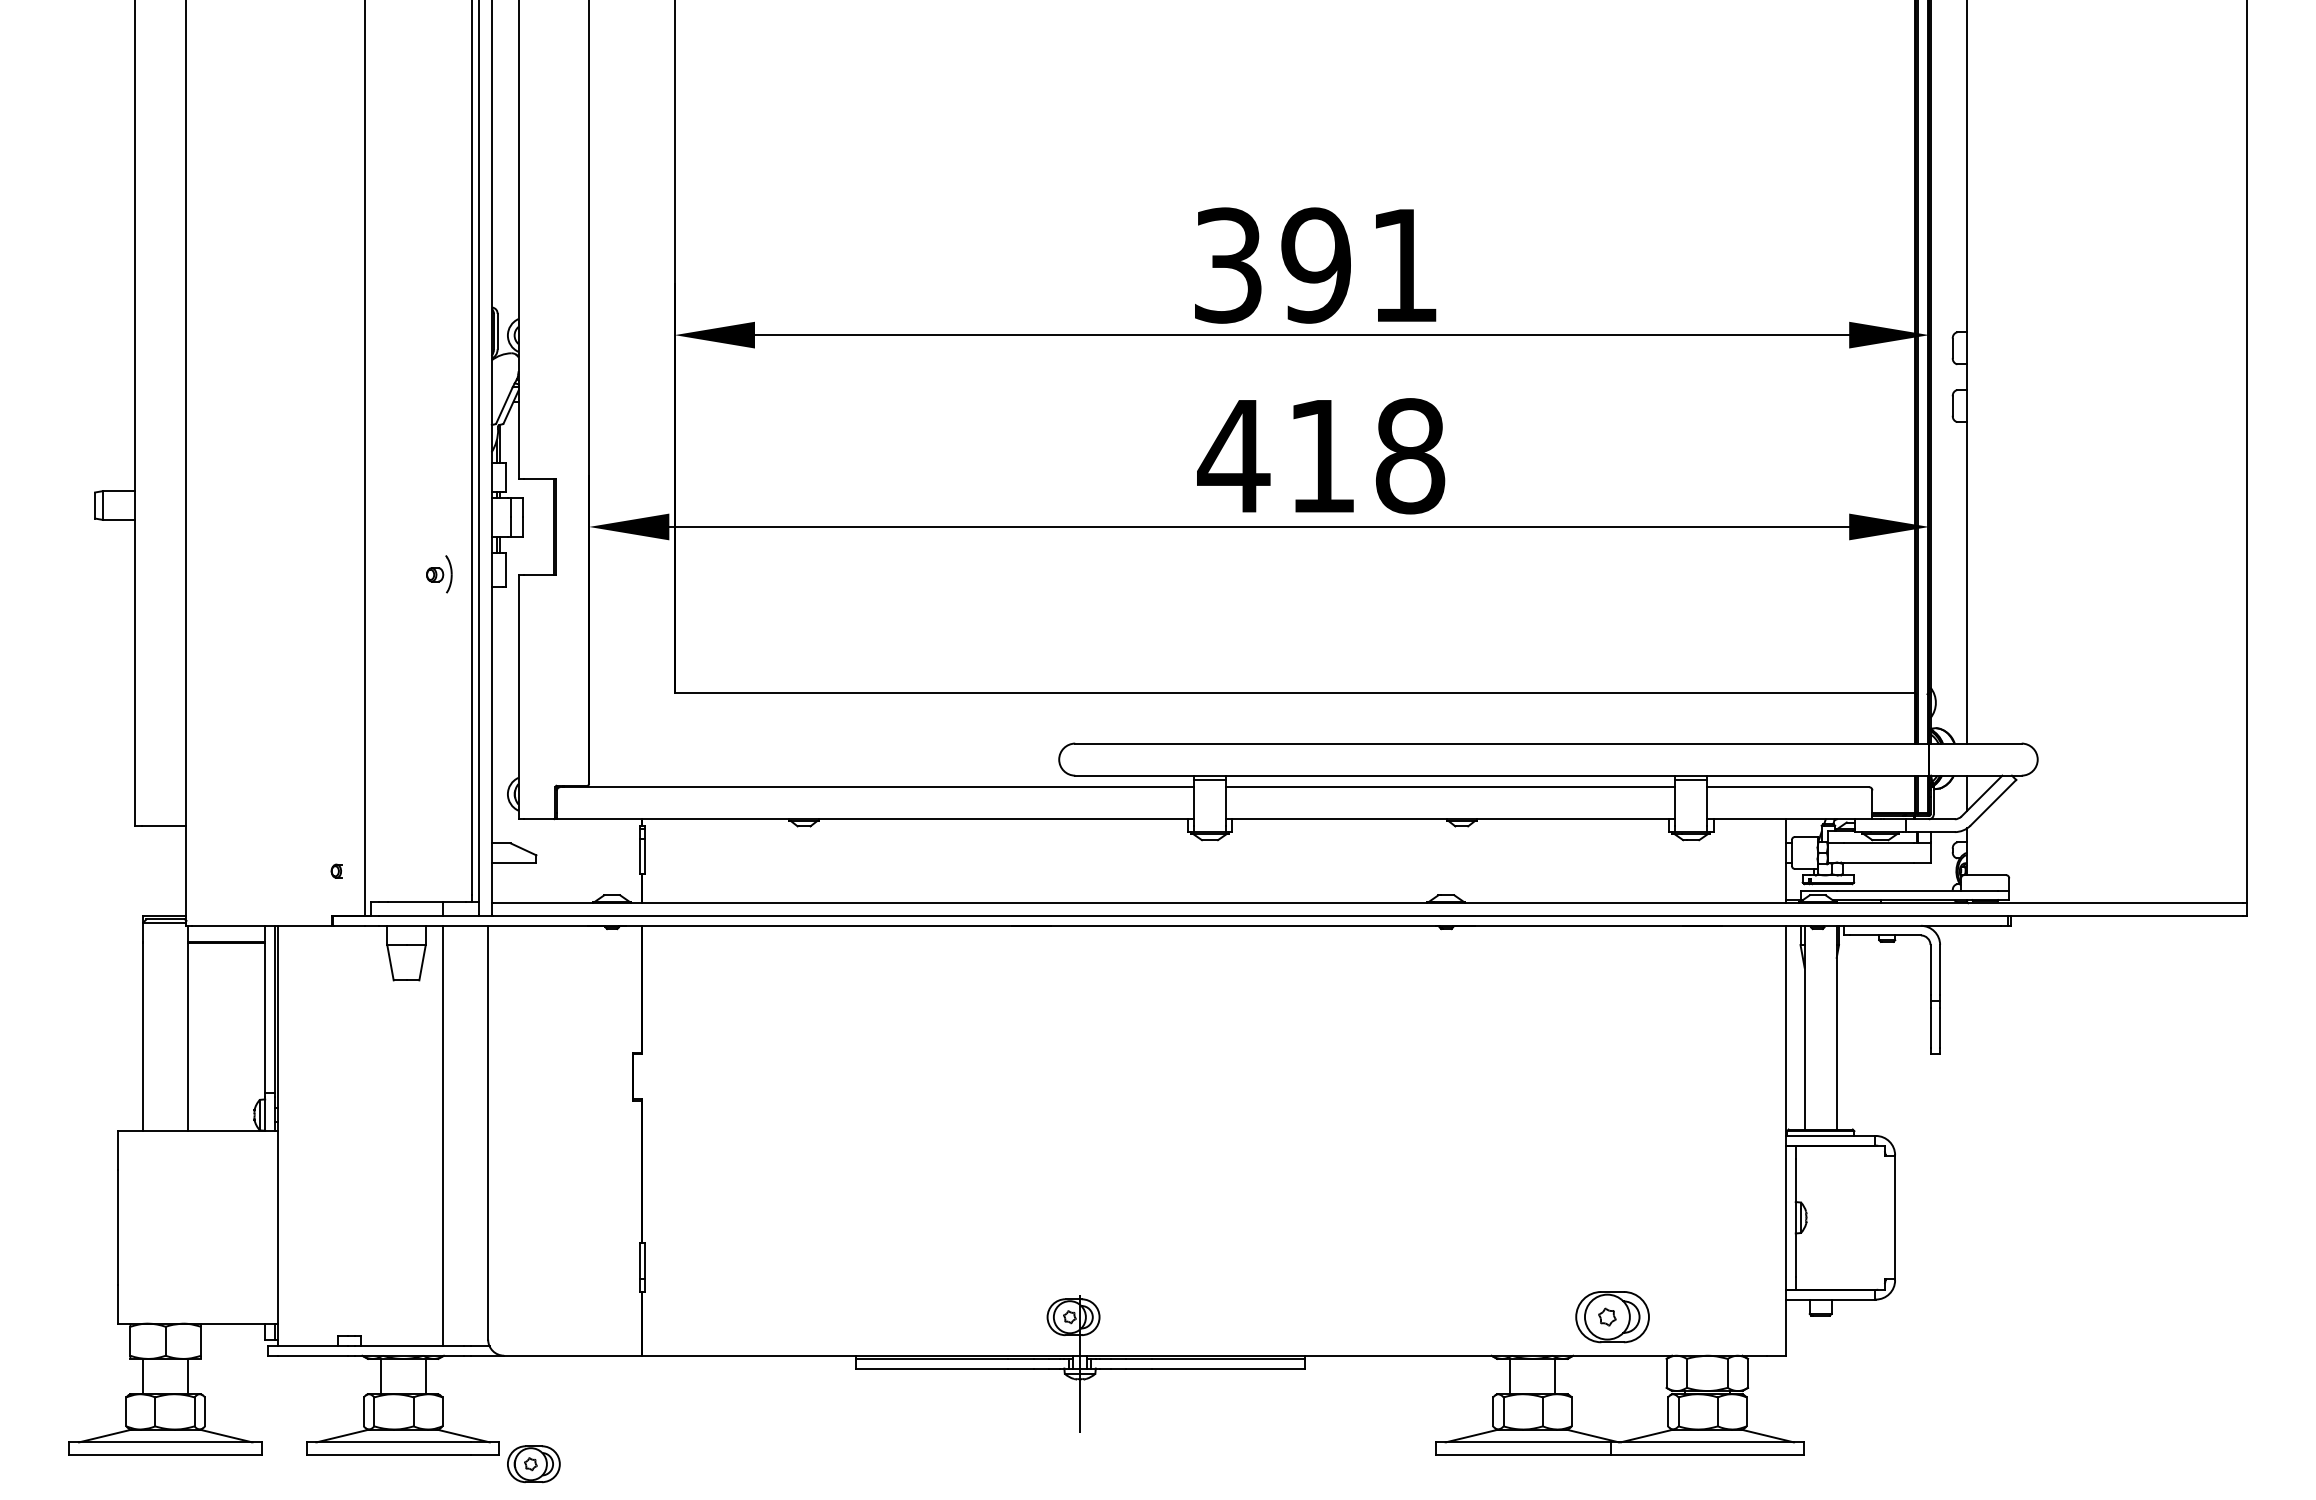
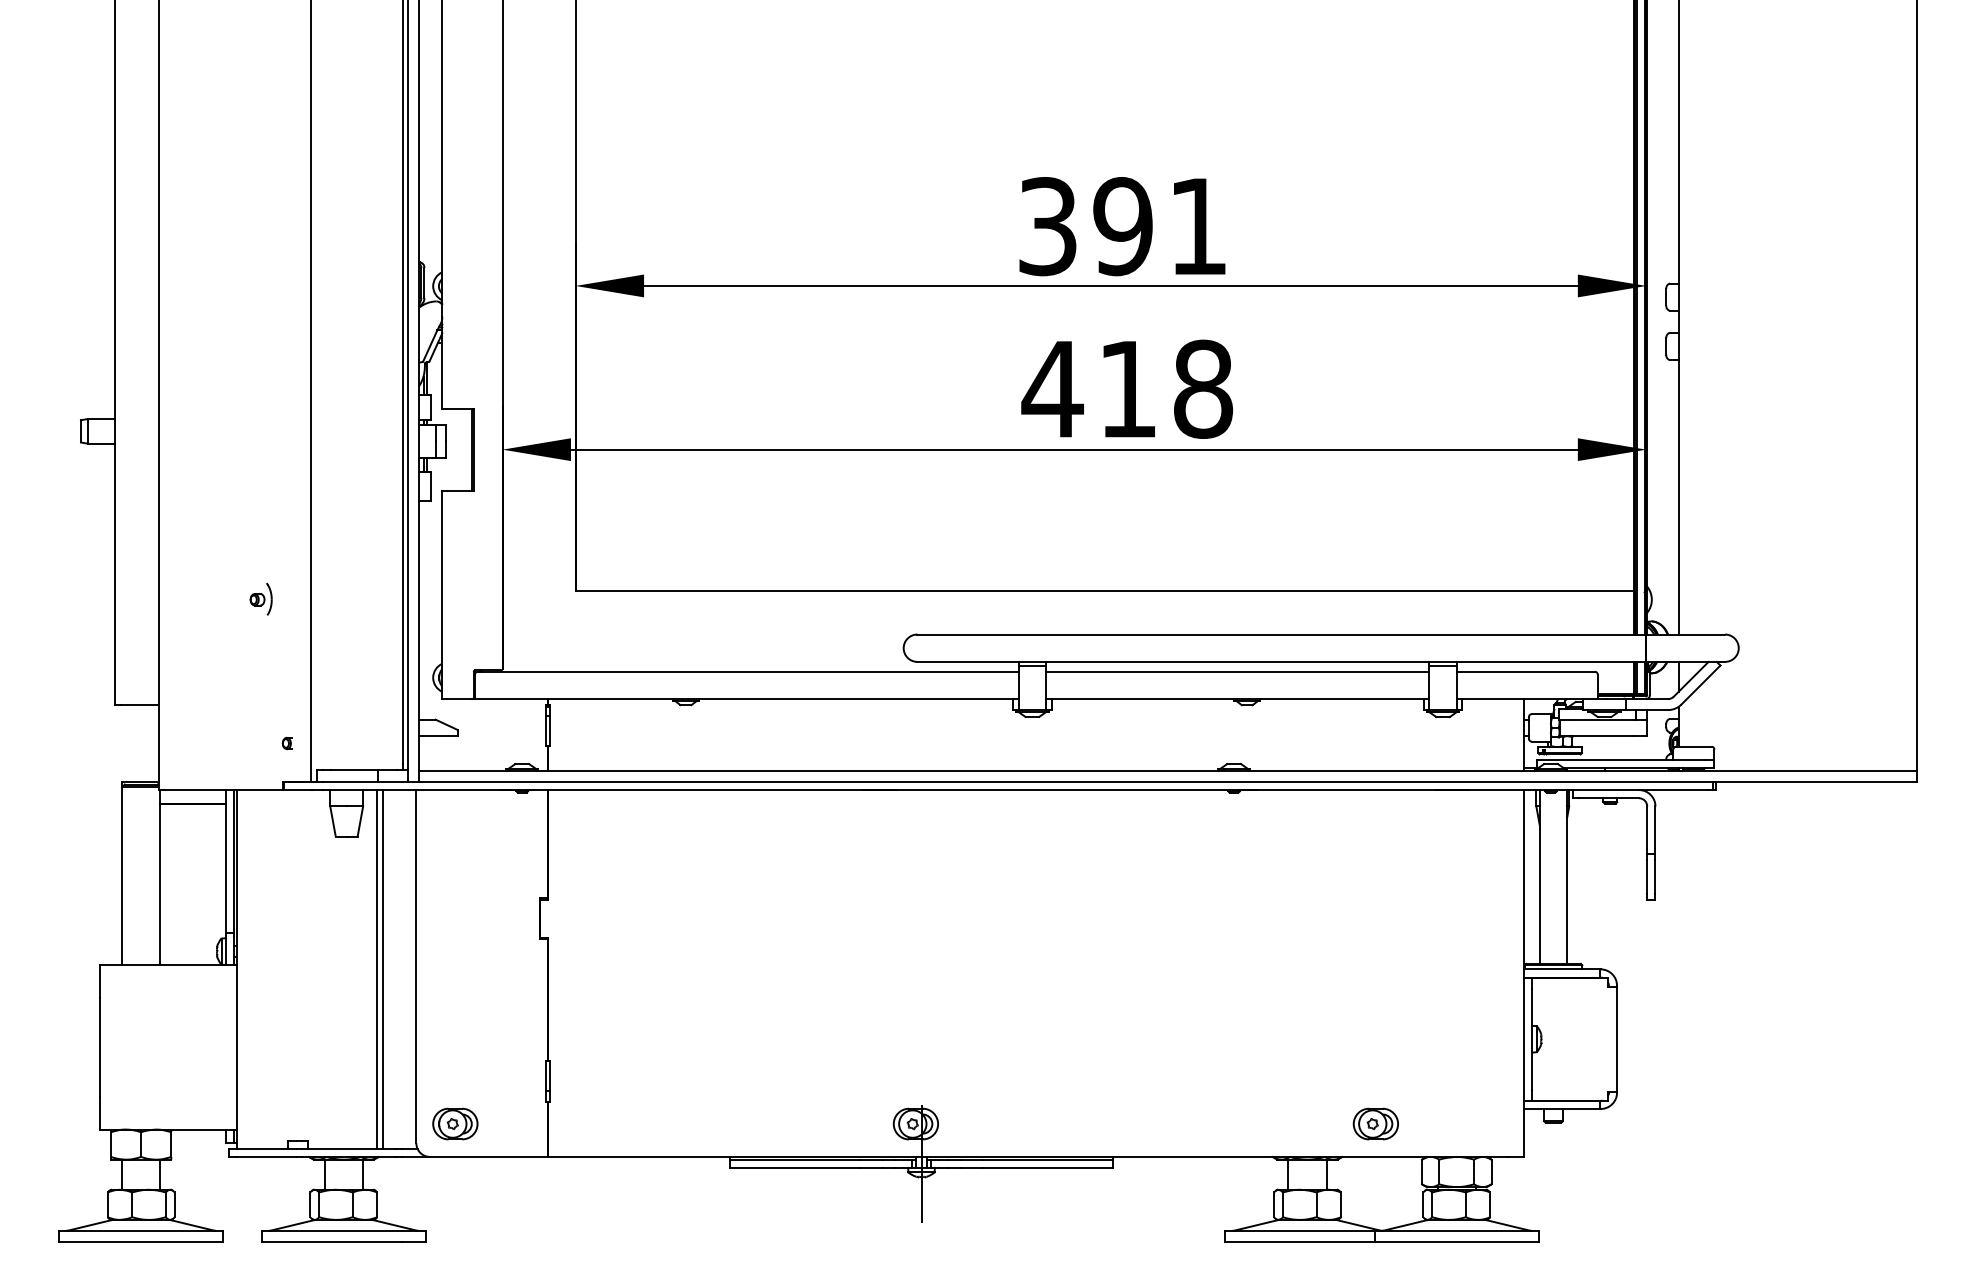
part: (439, 574) -> (261, 599), moved
line: (449, 1135) -> (383, 968), added
part: (1612, 1317) -> (1375, 1124), size x0.71
part: (533, 1464) -> (455, 1124), moved

